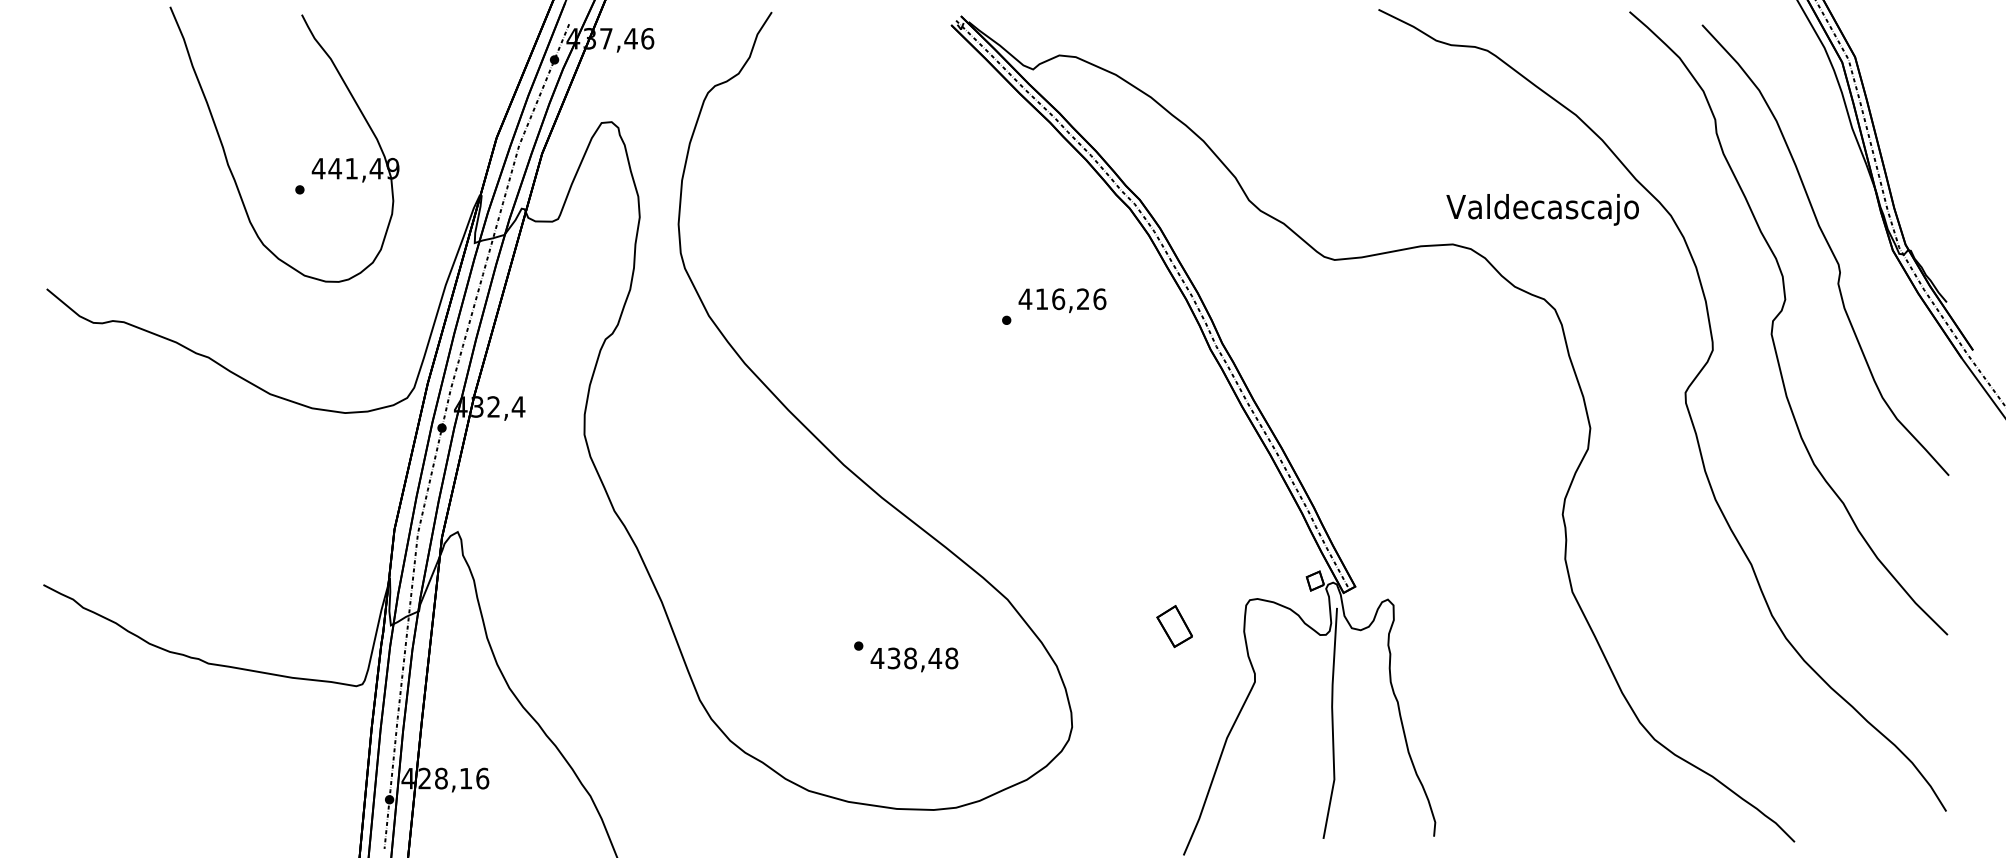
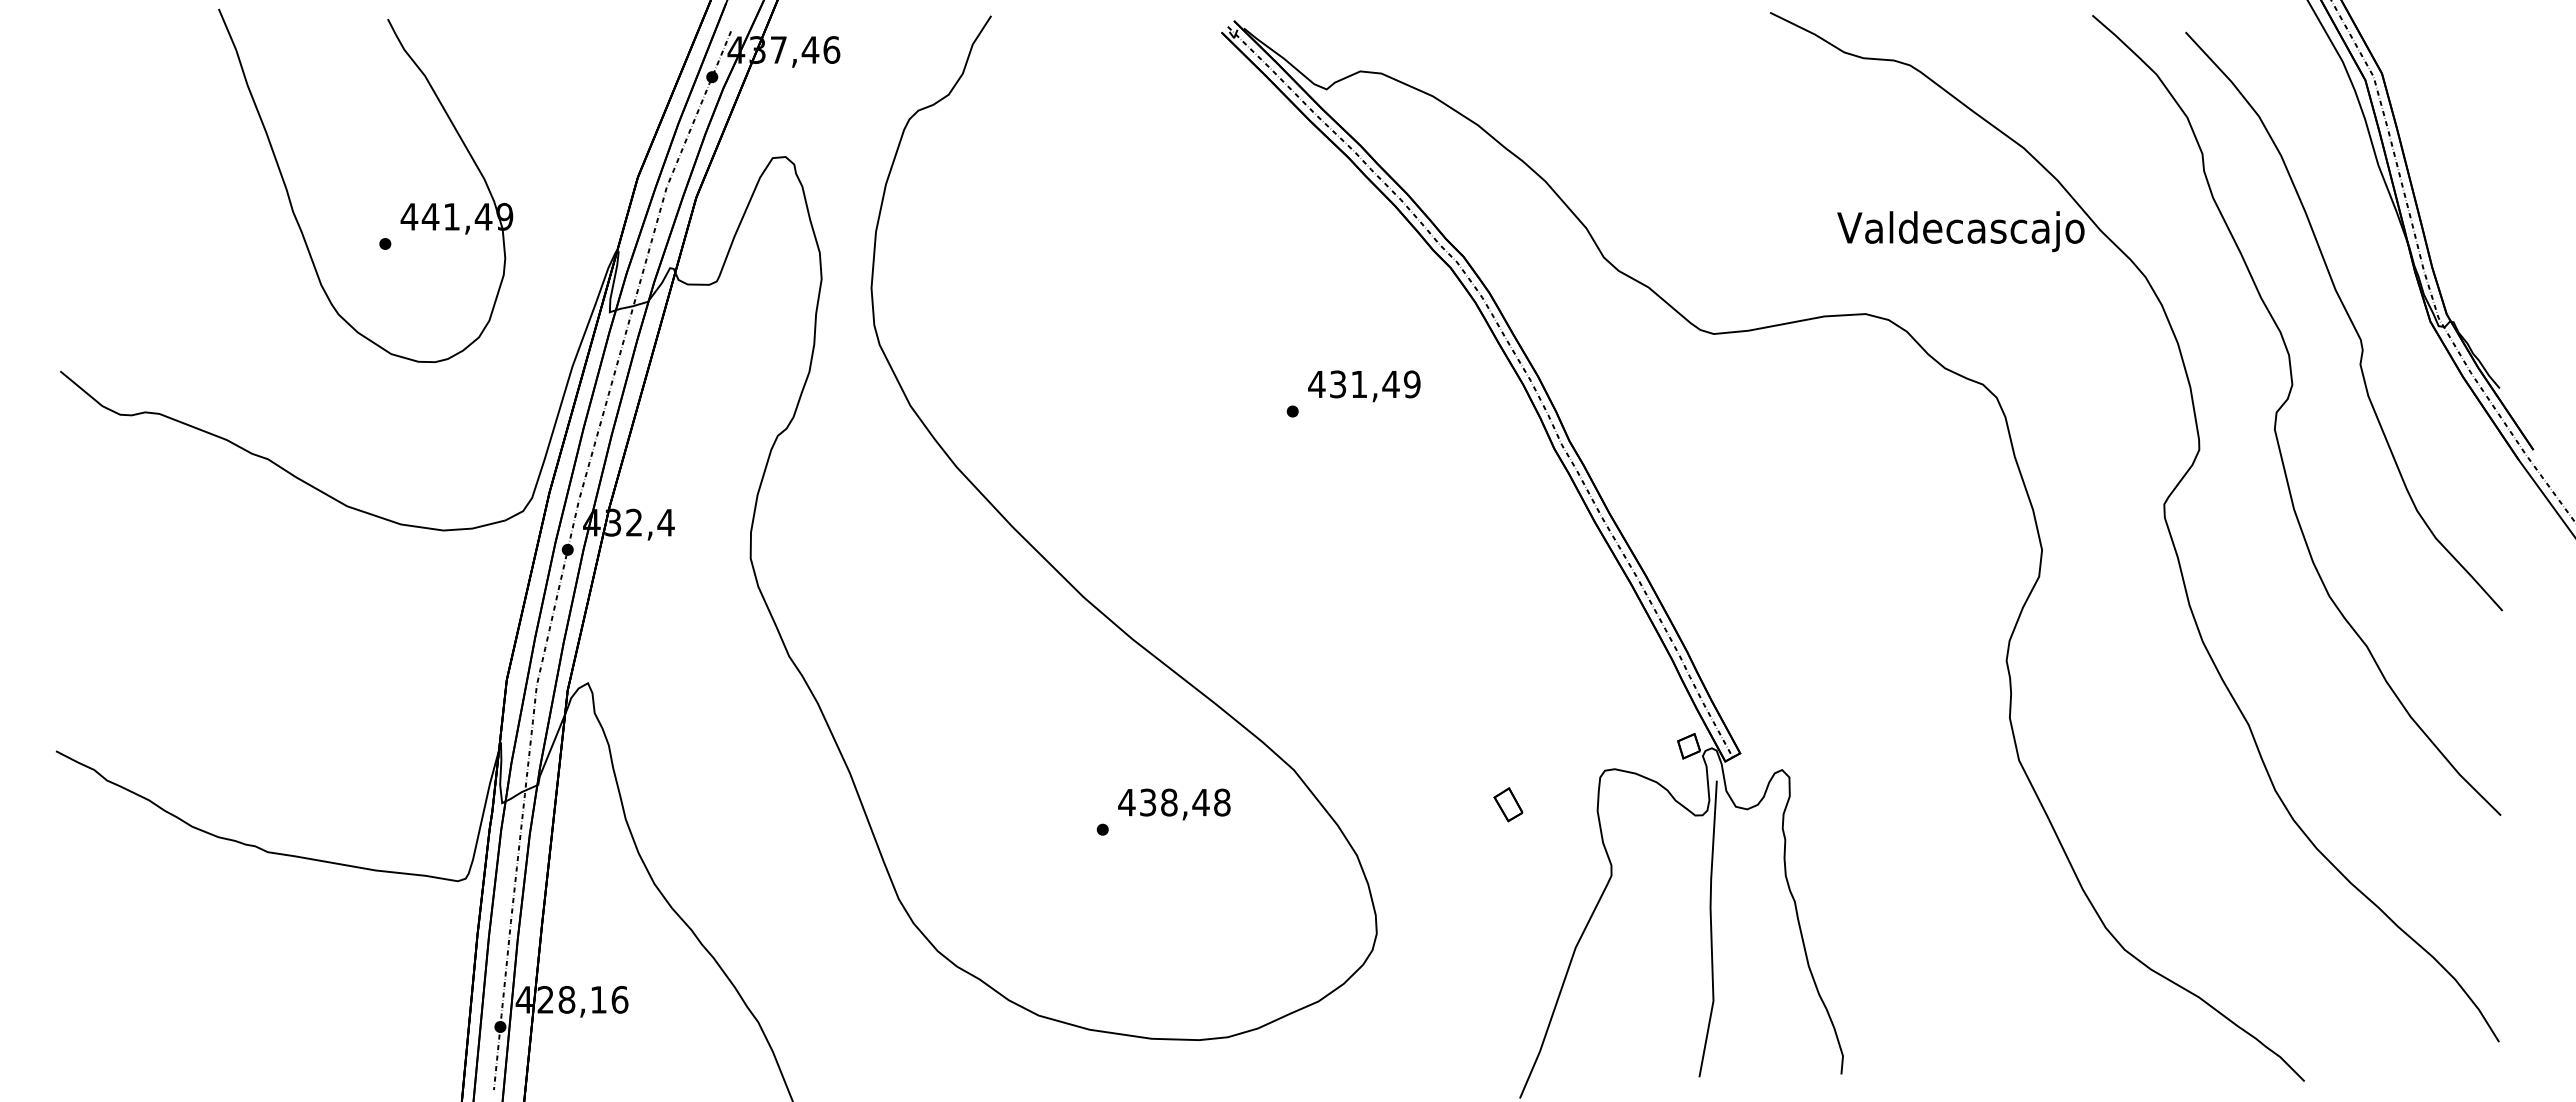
text: (1542, 209) -> (1960, 231), moved
text: (1071, 299) -> (1375, 384), 416,26 -> 431,49
part: (1174, 626) -> (1508, 804), size x0.62
text: (914, 659) -> (1174, 804), moved

